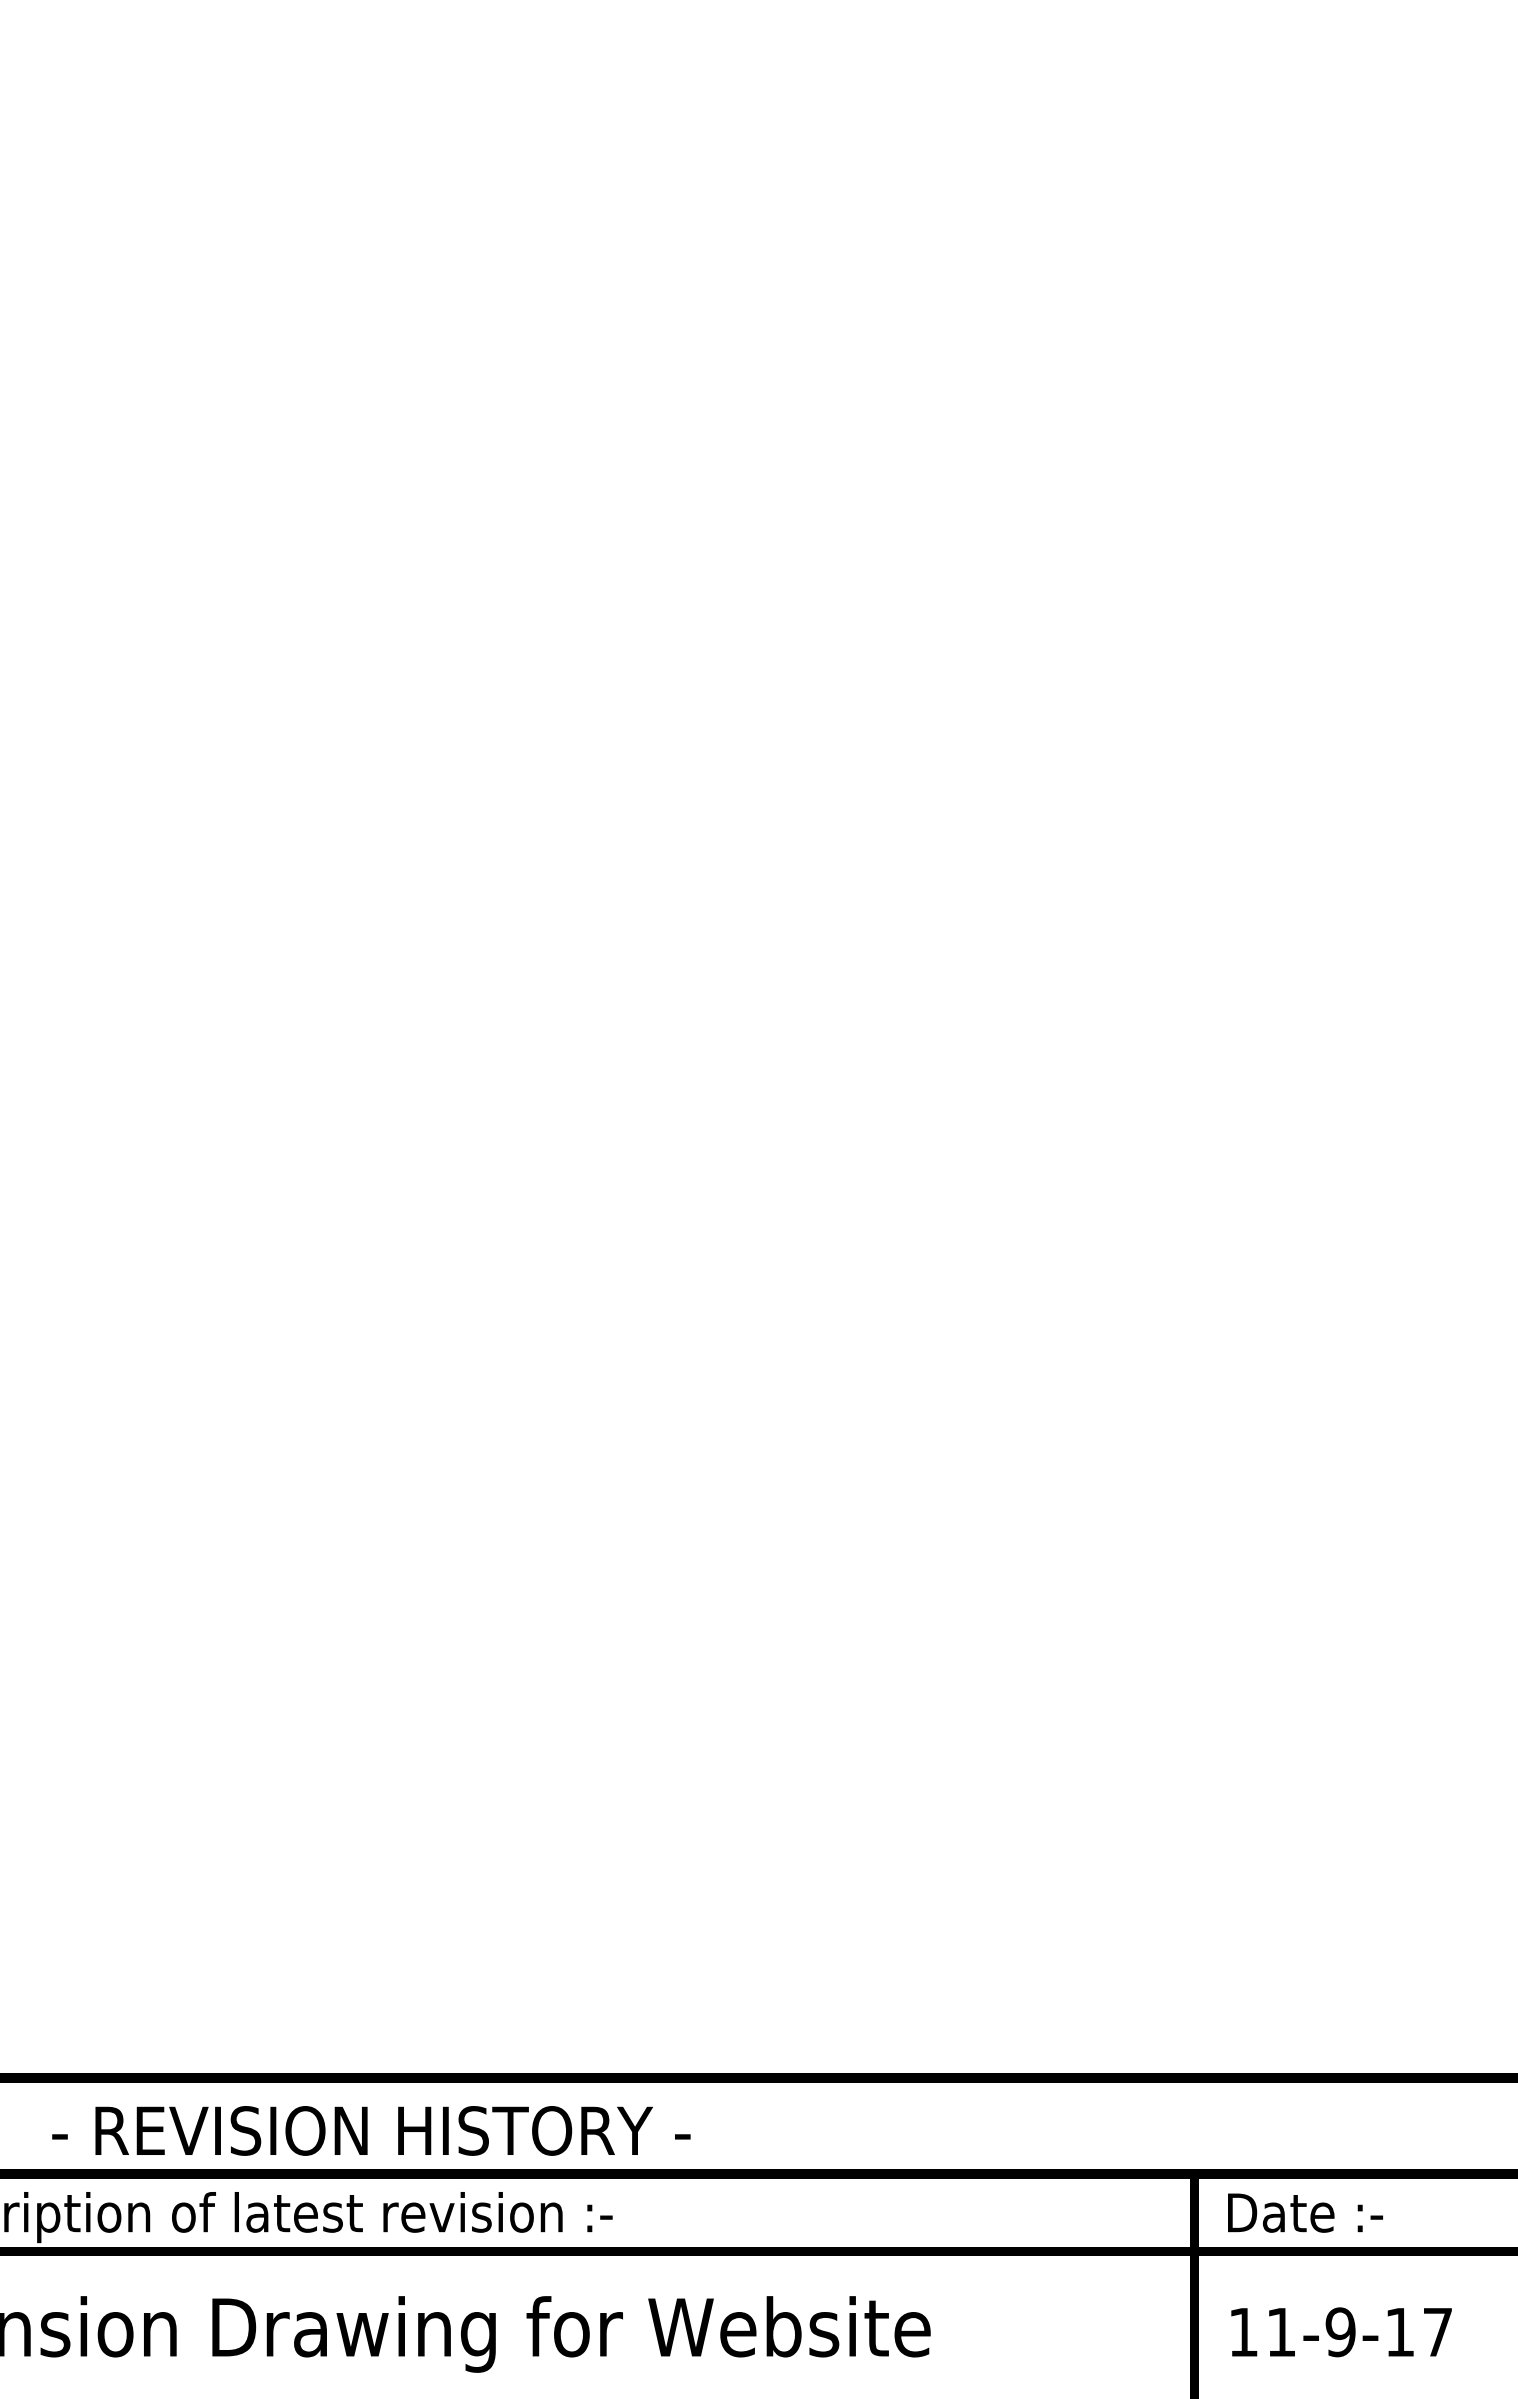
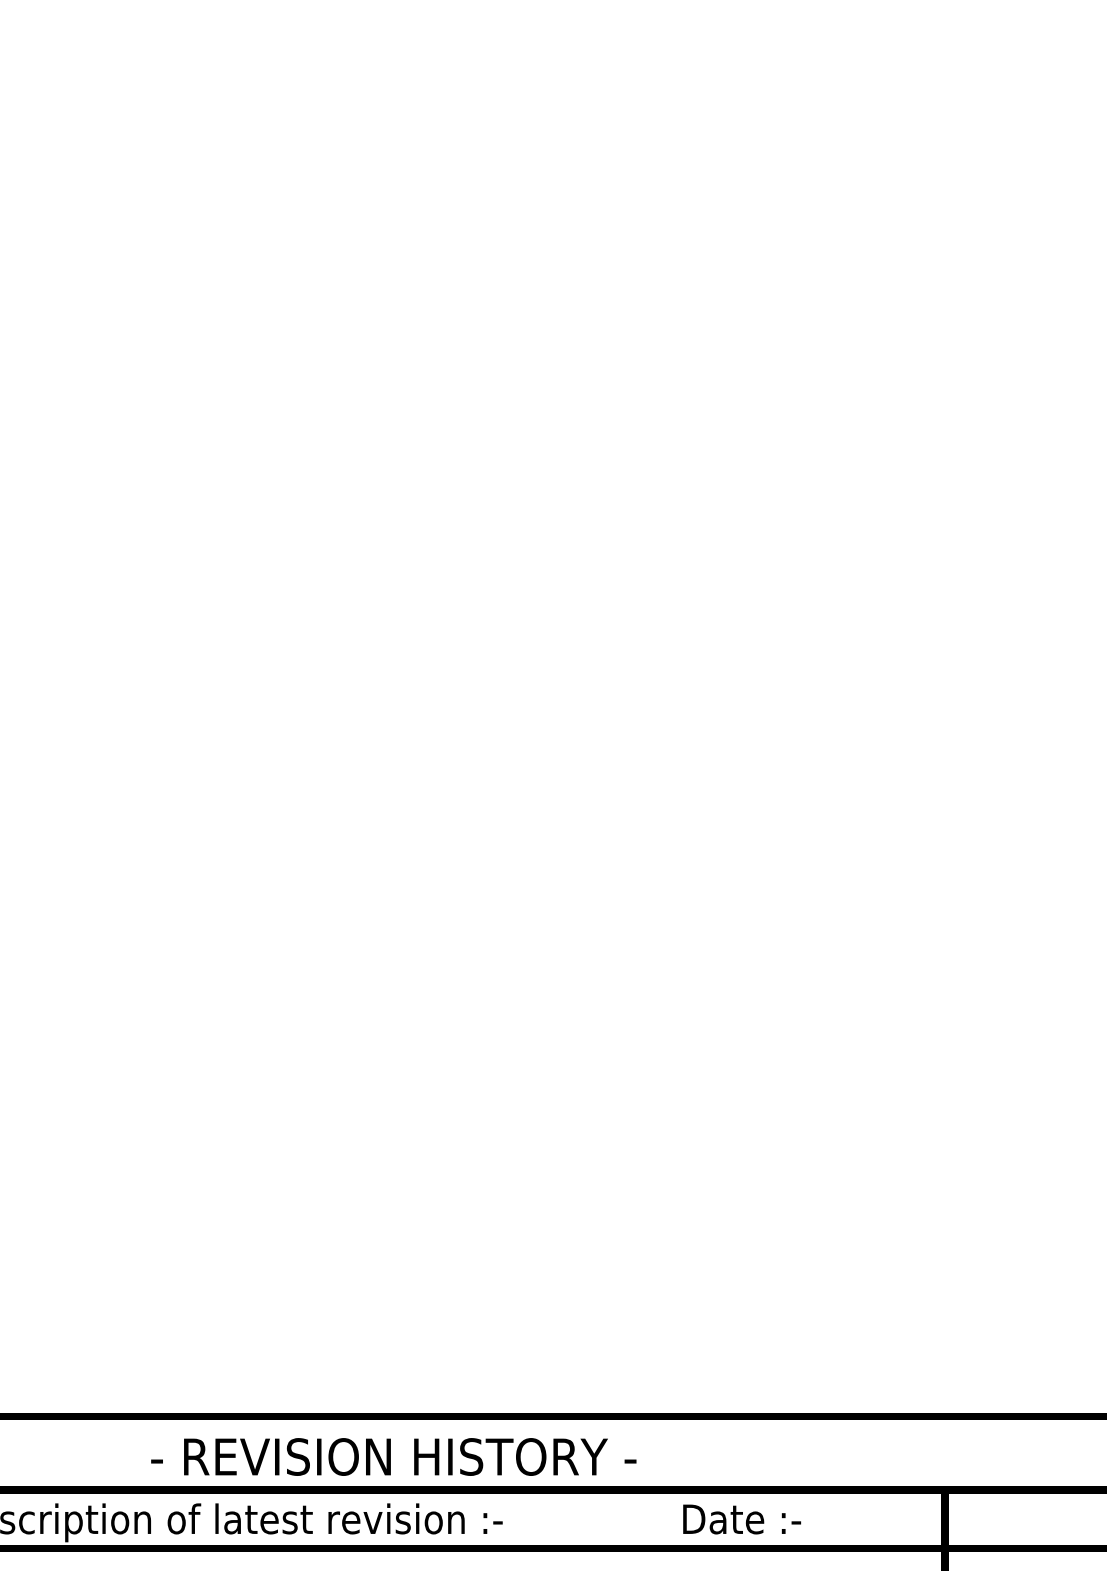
text: (371, 2130) -> (393, 1456), moved
text: (1305, 2212) -> (742, 1519), moved

